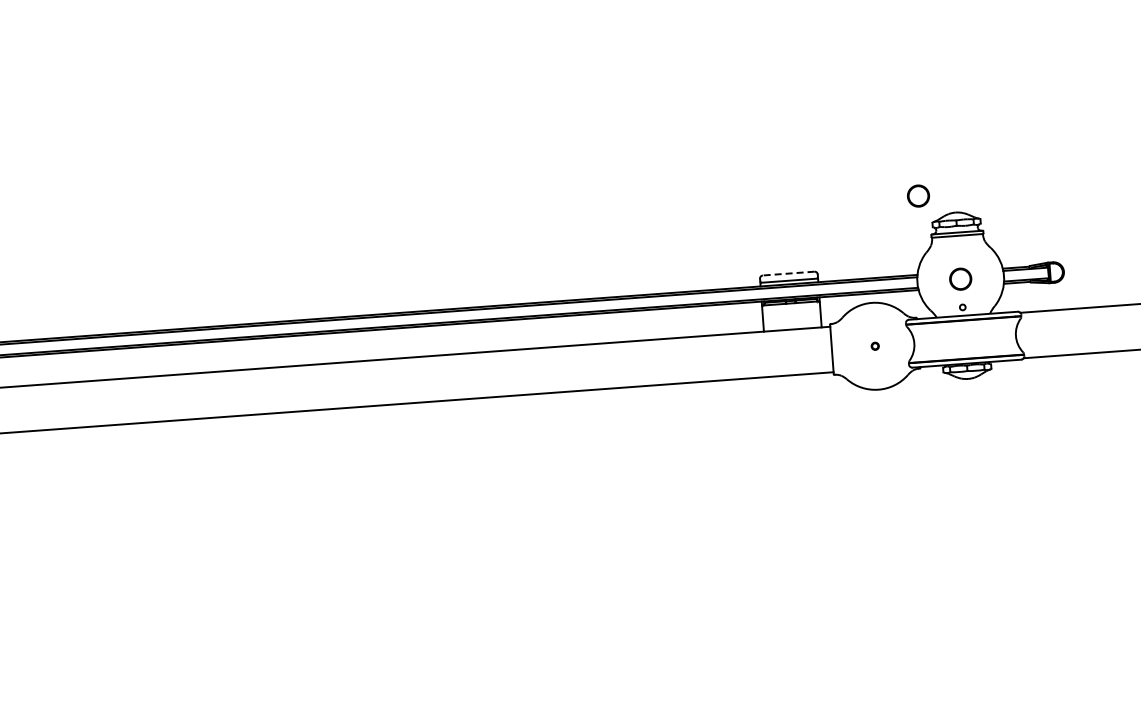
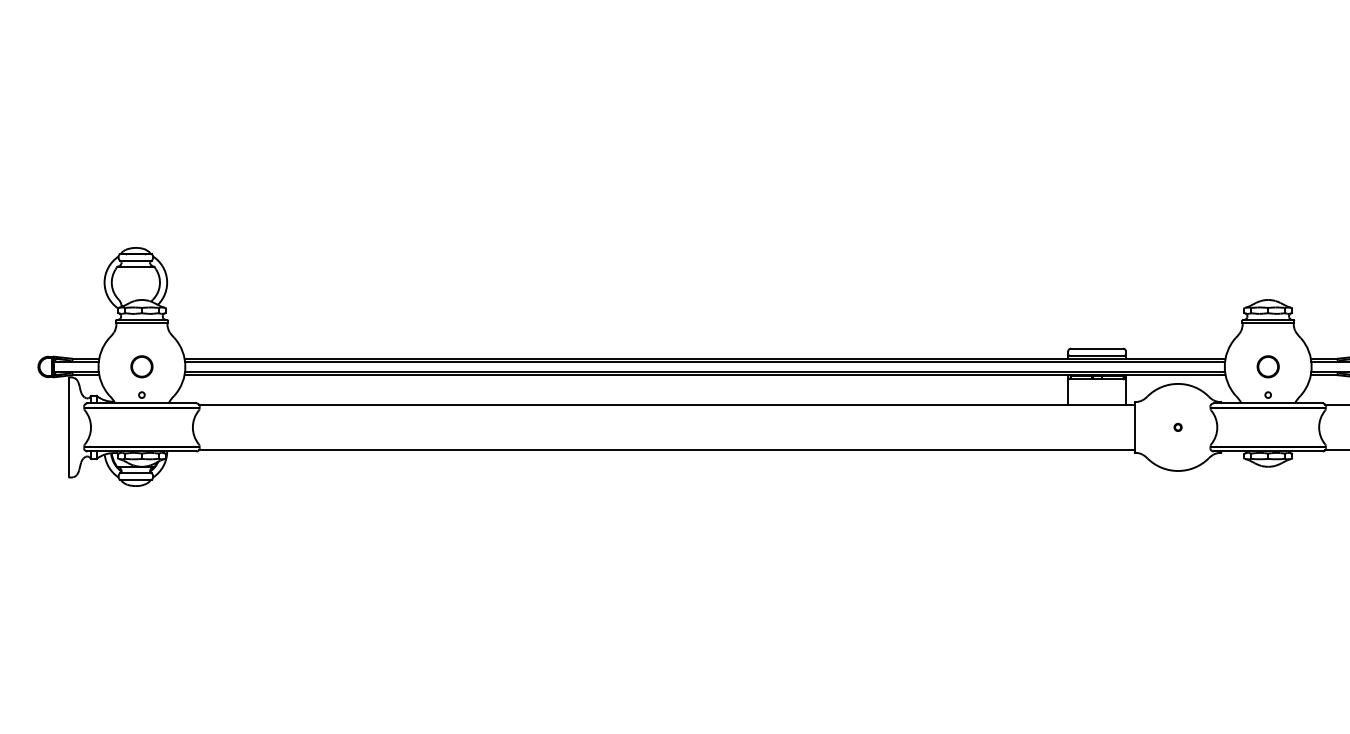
circle: (917, 195) -> (1231, 280), removed
line: (789, 273) -> (1097, 348), dashed -> solid

